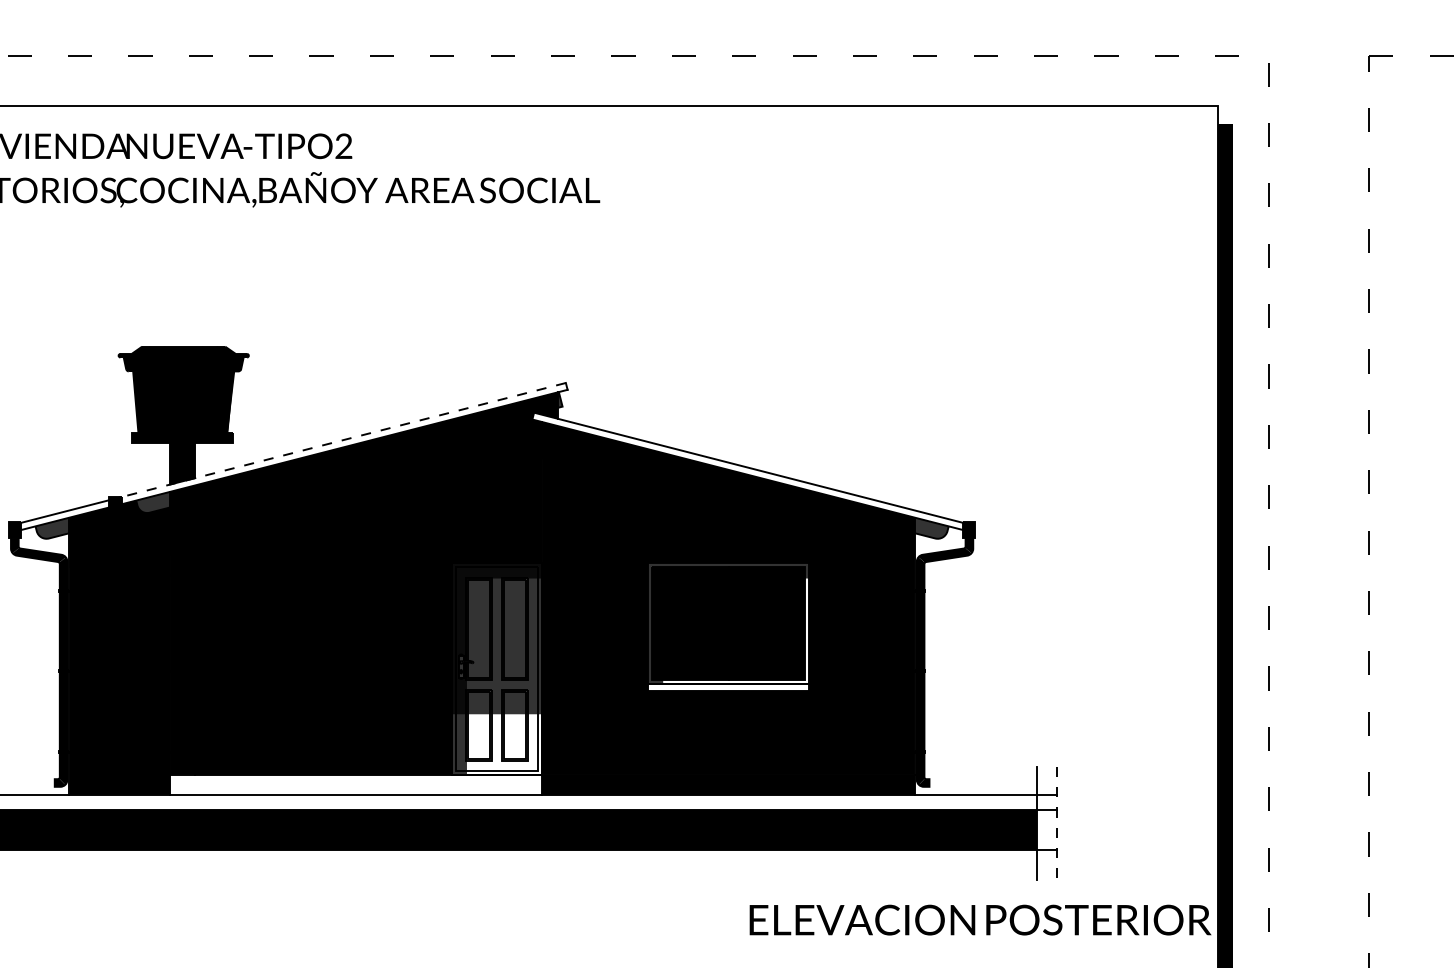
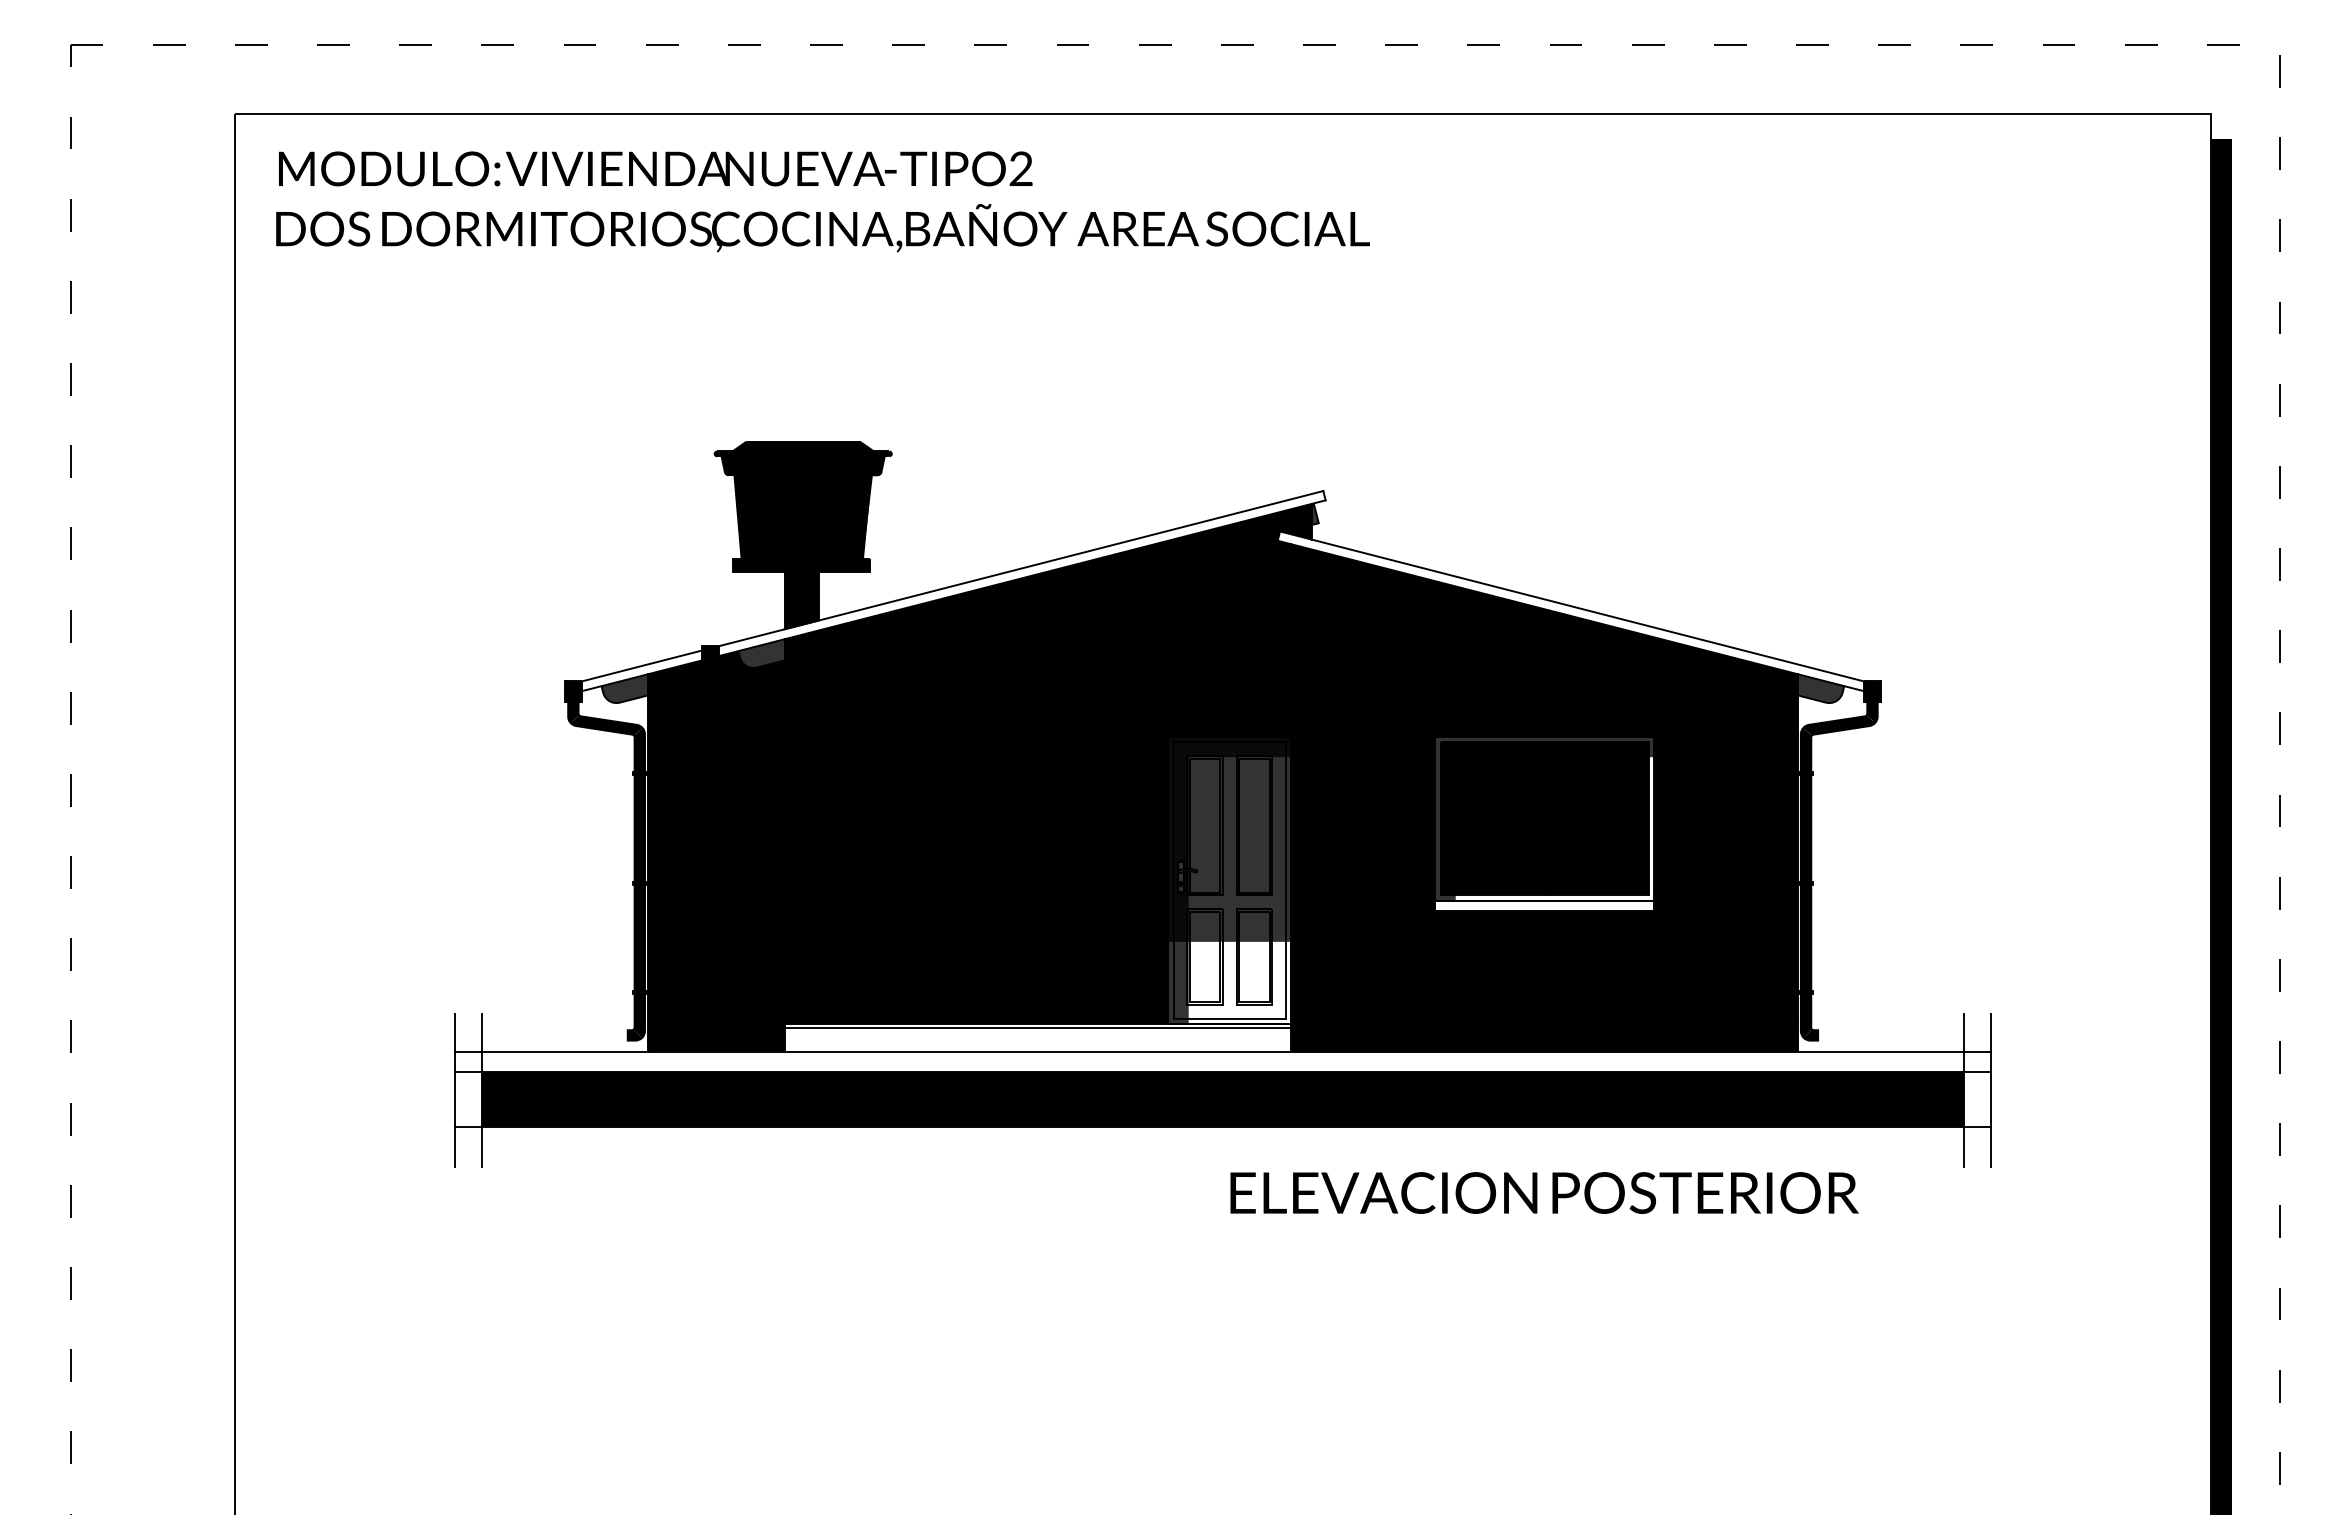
line: (342, 440) -> (1019, 569), dashed -> solid
line: (355, 777) -> (1037, 1028), added
line: (1056, 823) -> (1991, 1090), dashed -> solid
text: (980, 919) -> (1544, 1192), moved

